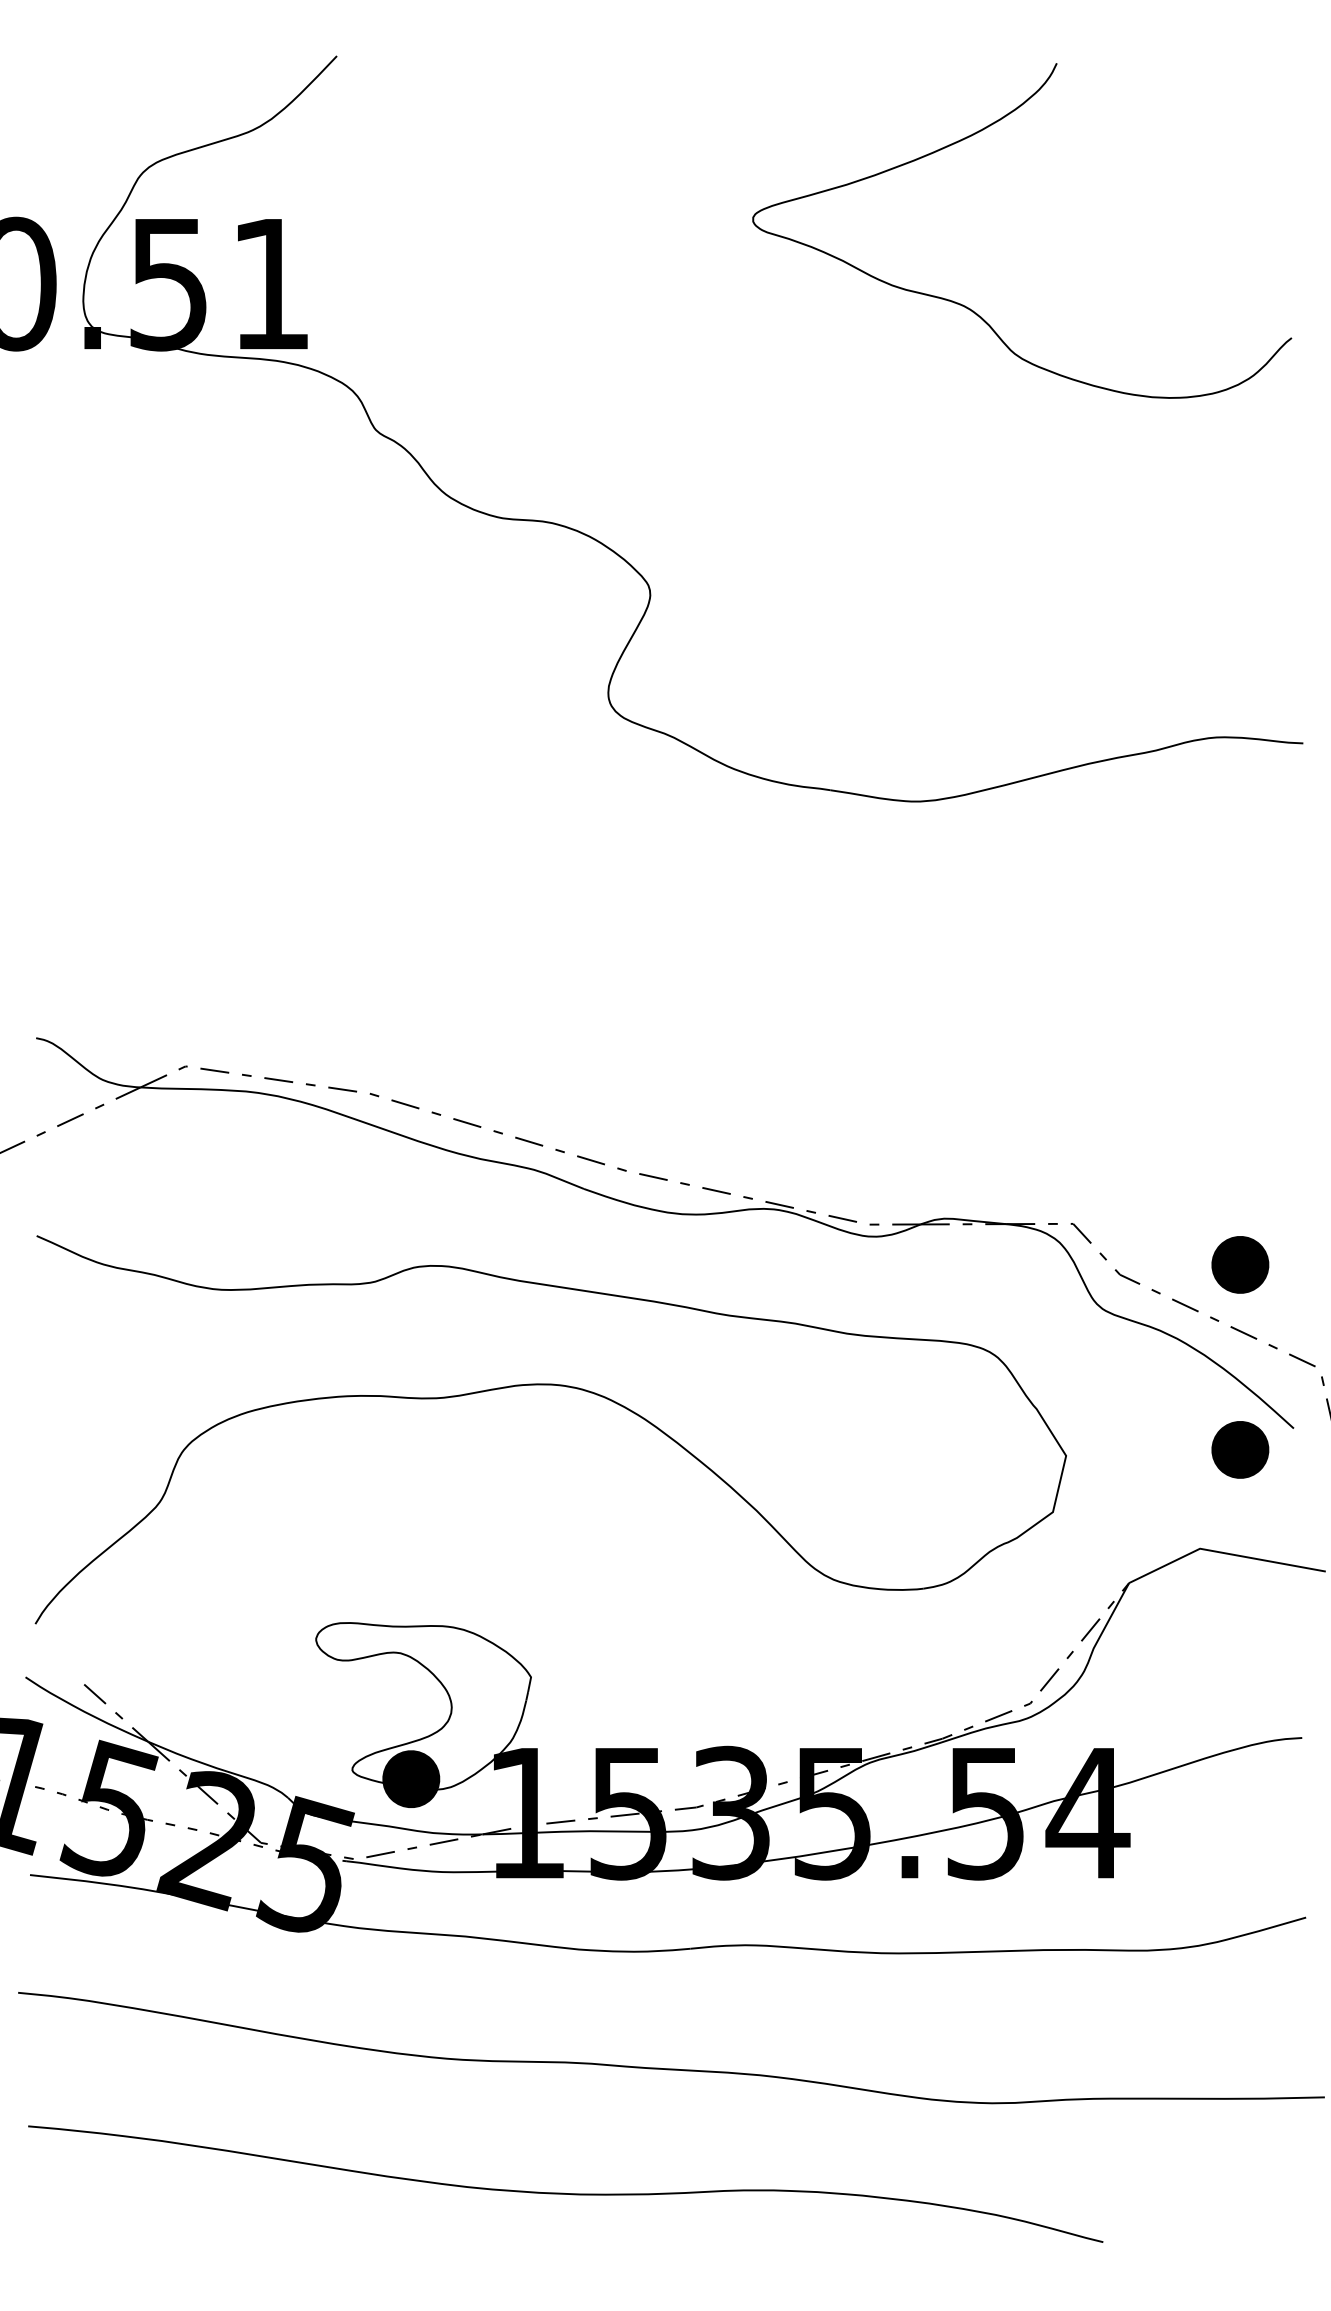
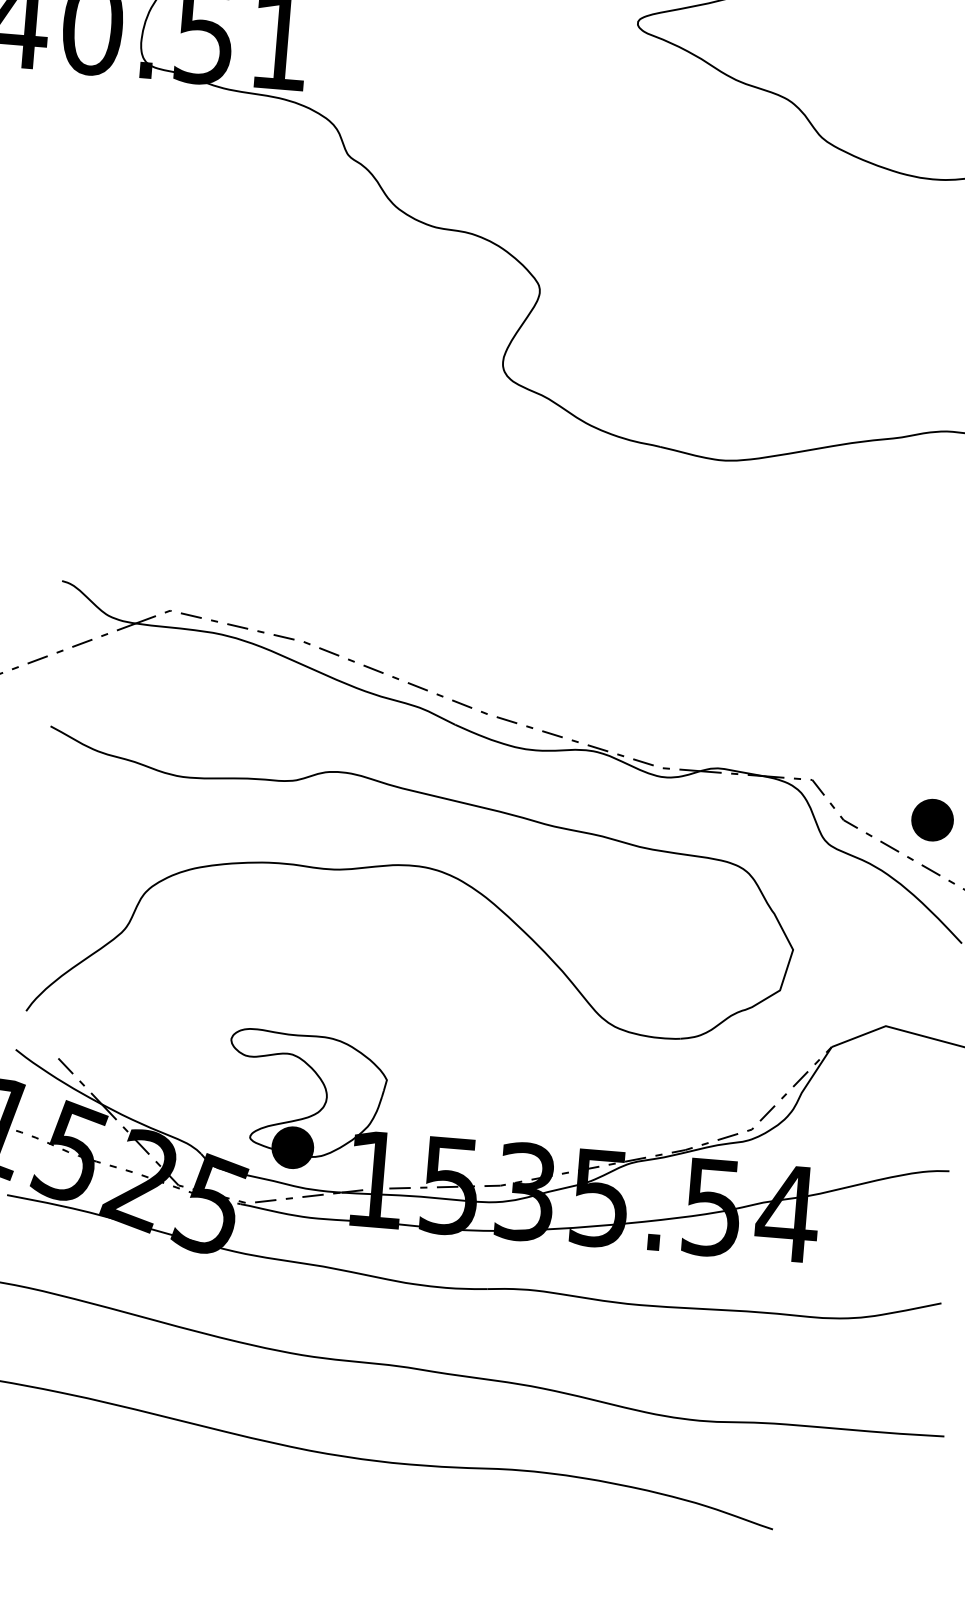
part: (1240, 1449) -> (921, 955), removed

